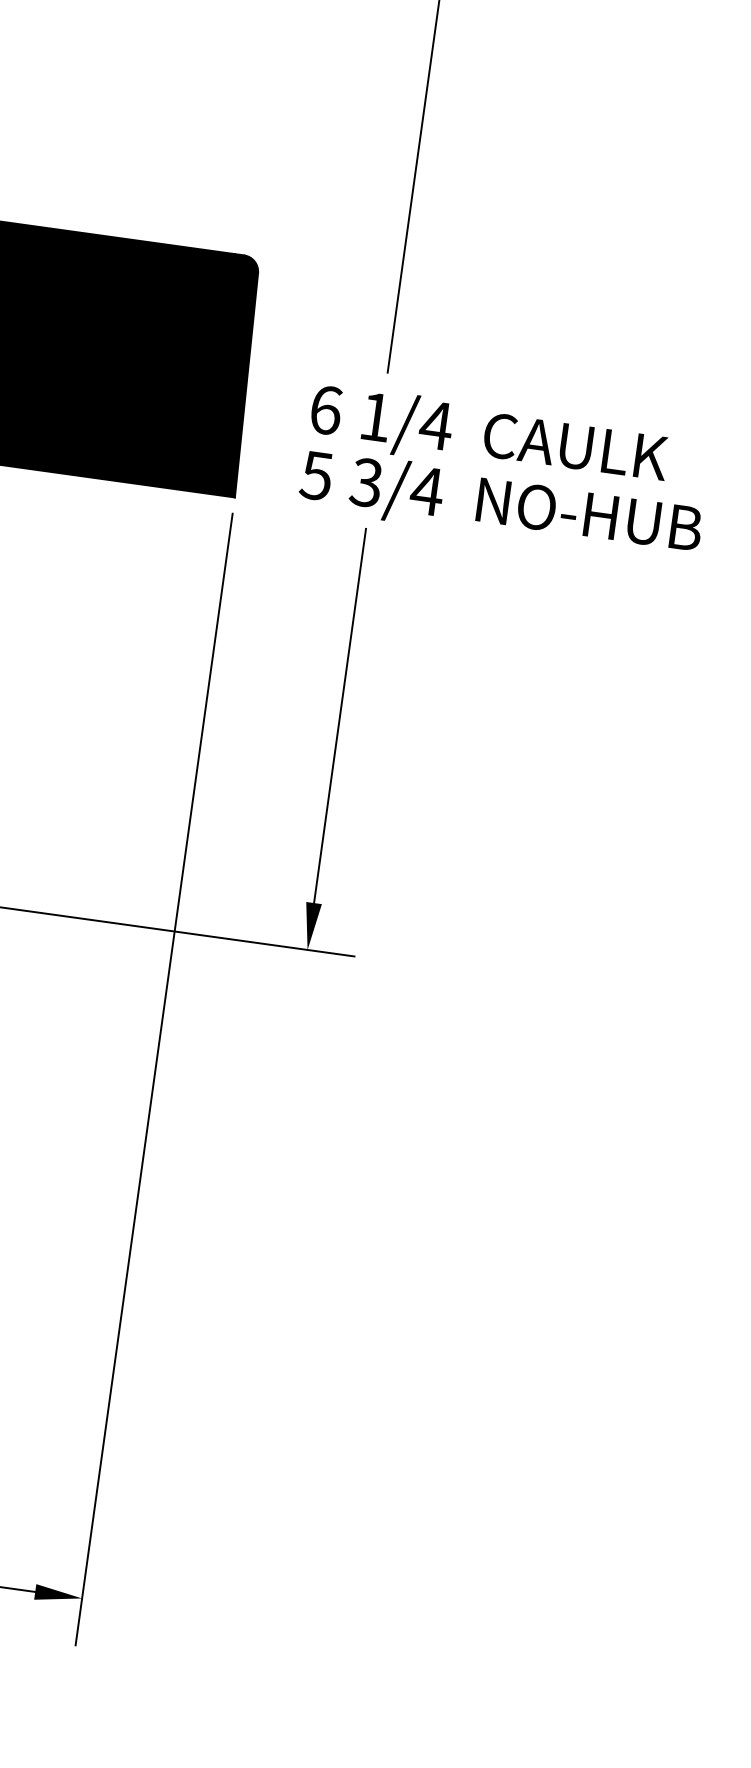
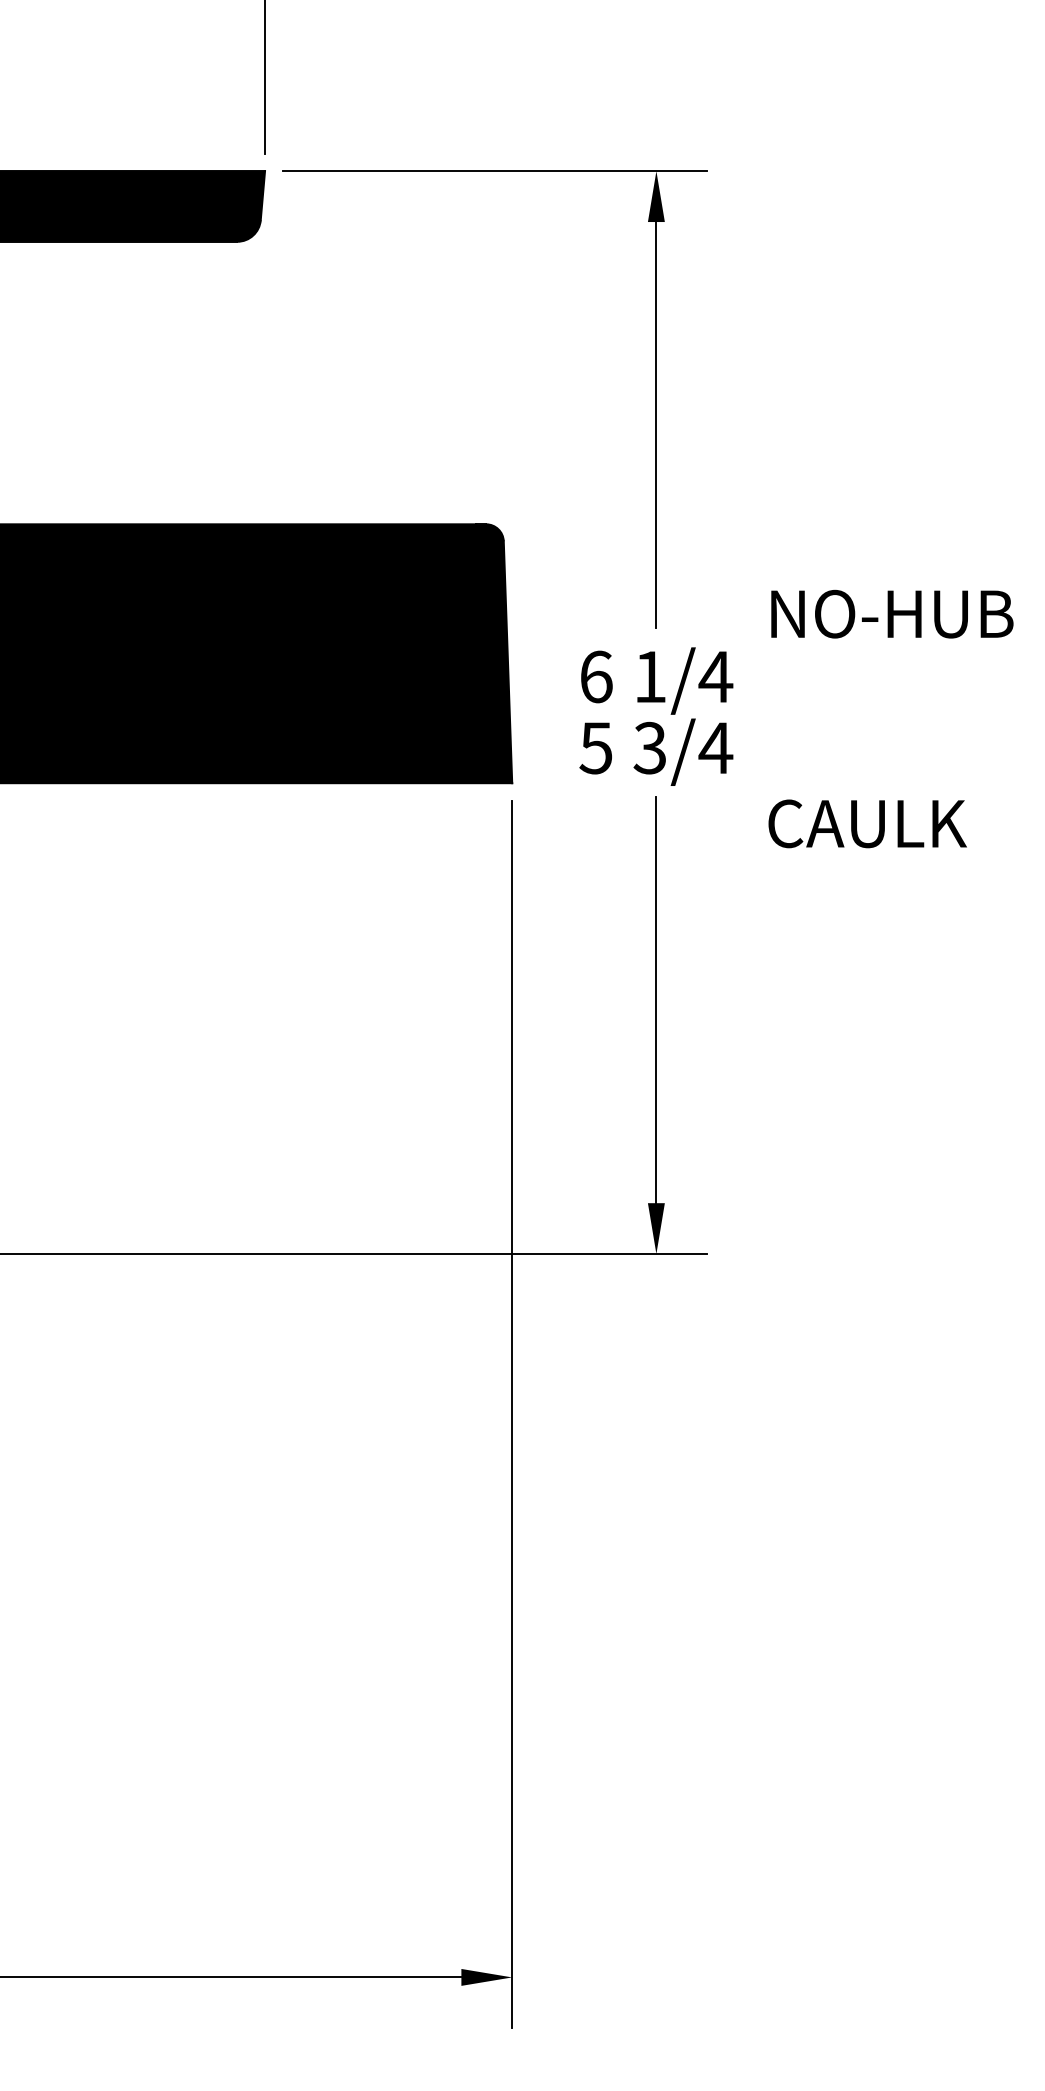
text: (575, 446) -> (867, 823), moved
text: (589, 514) -> (892, 613), moved

